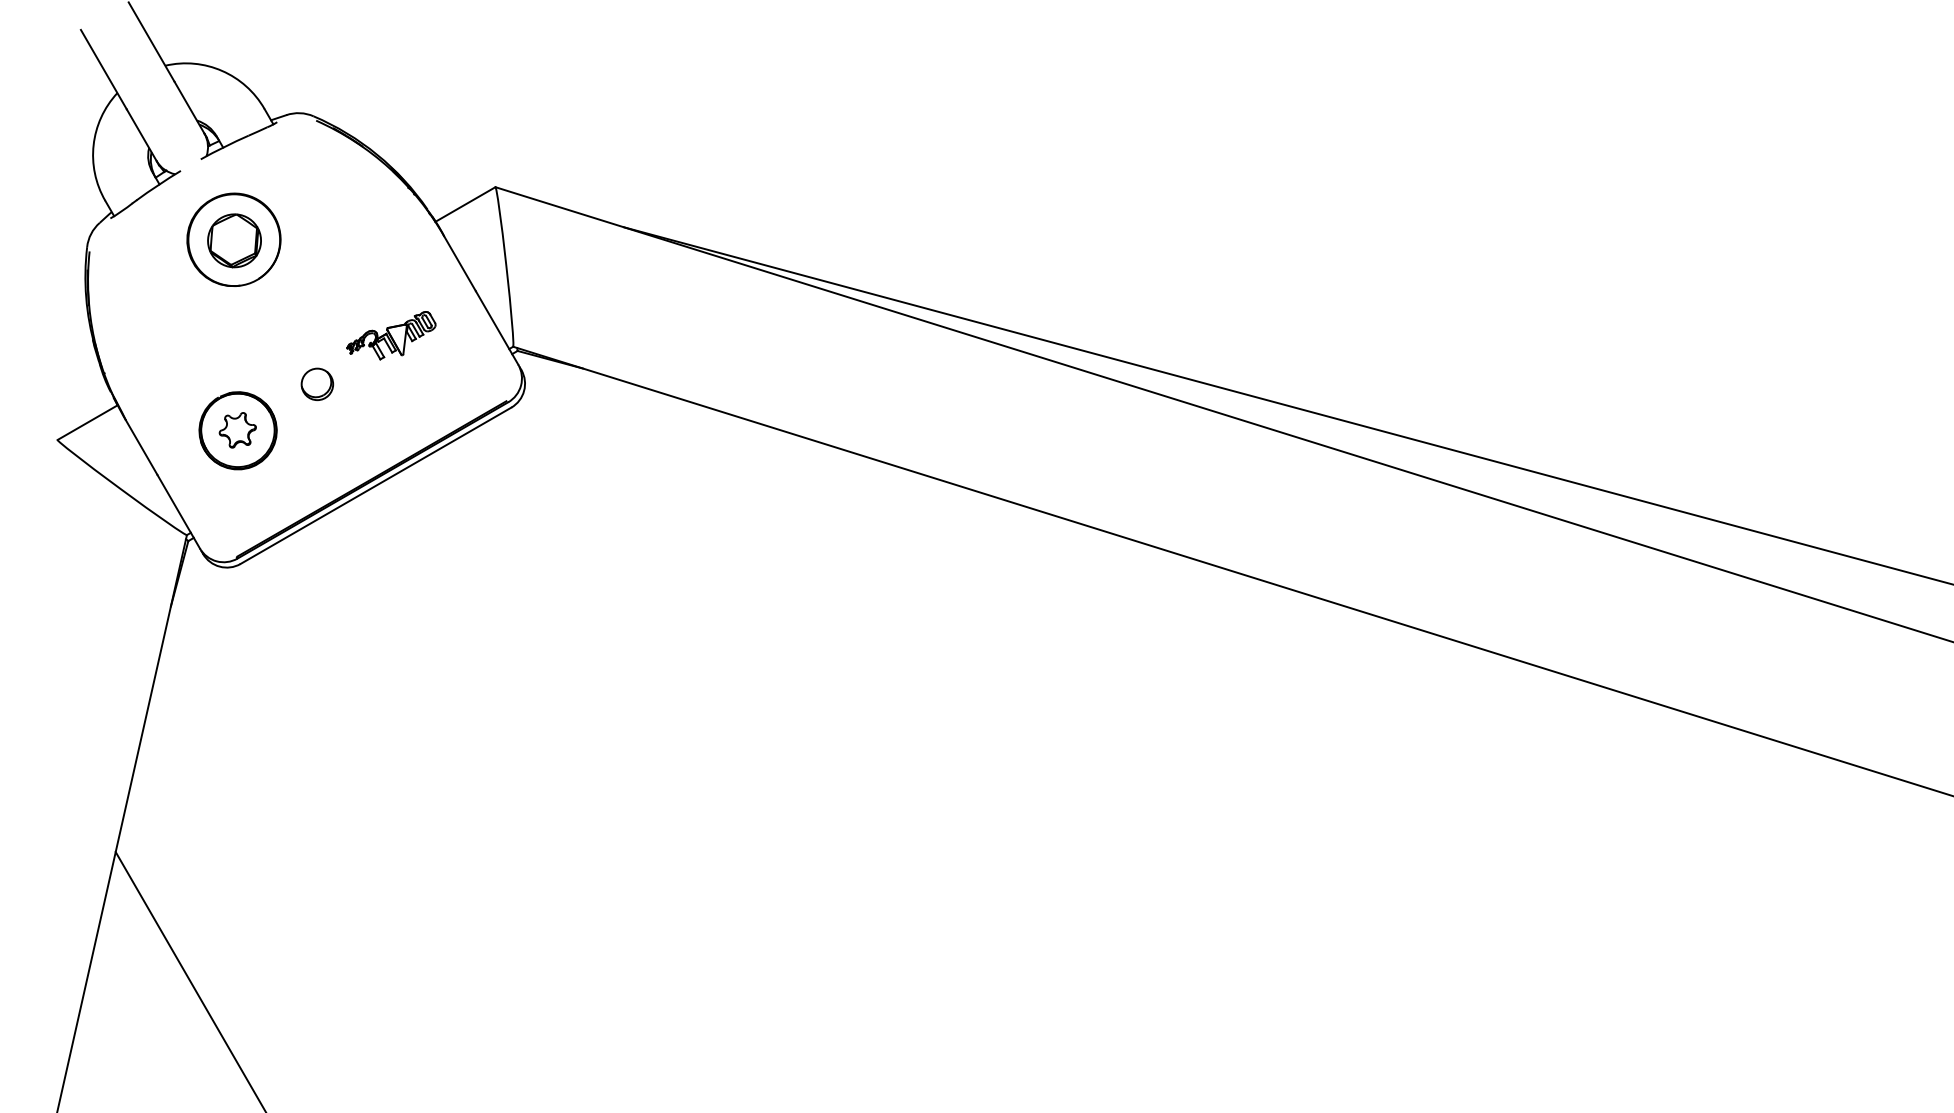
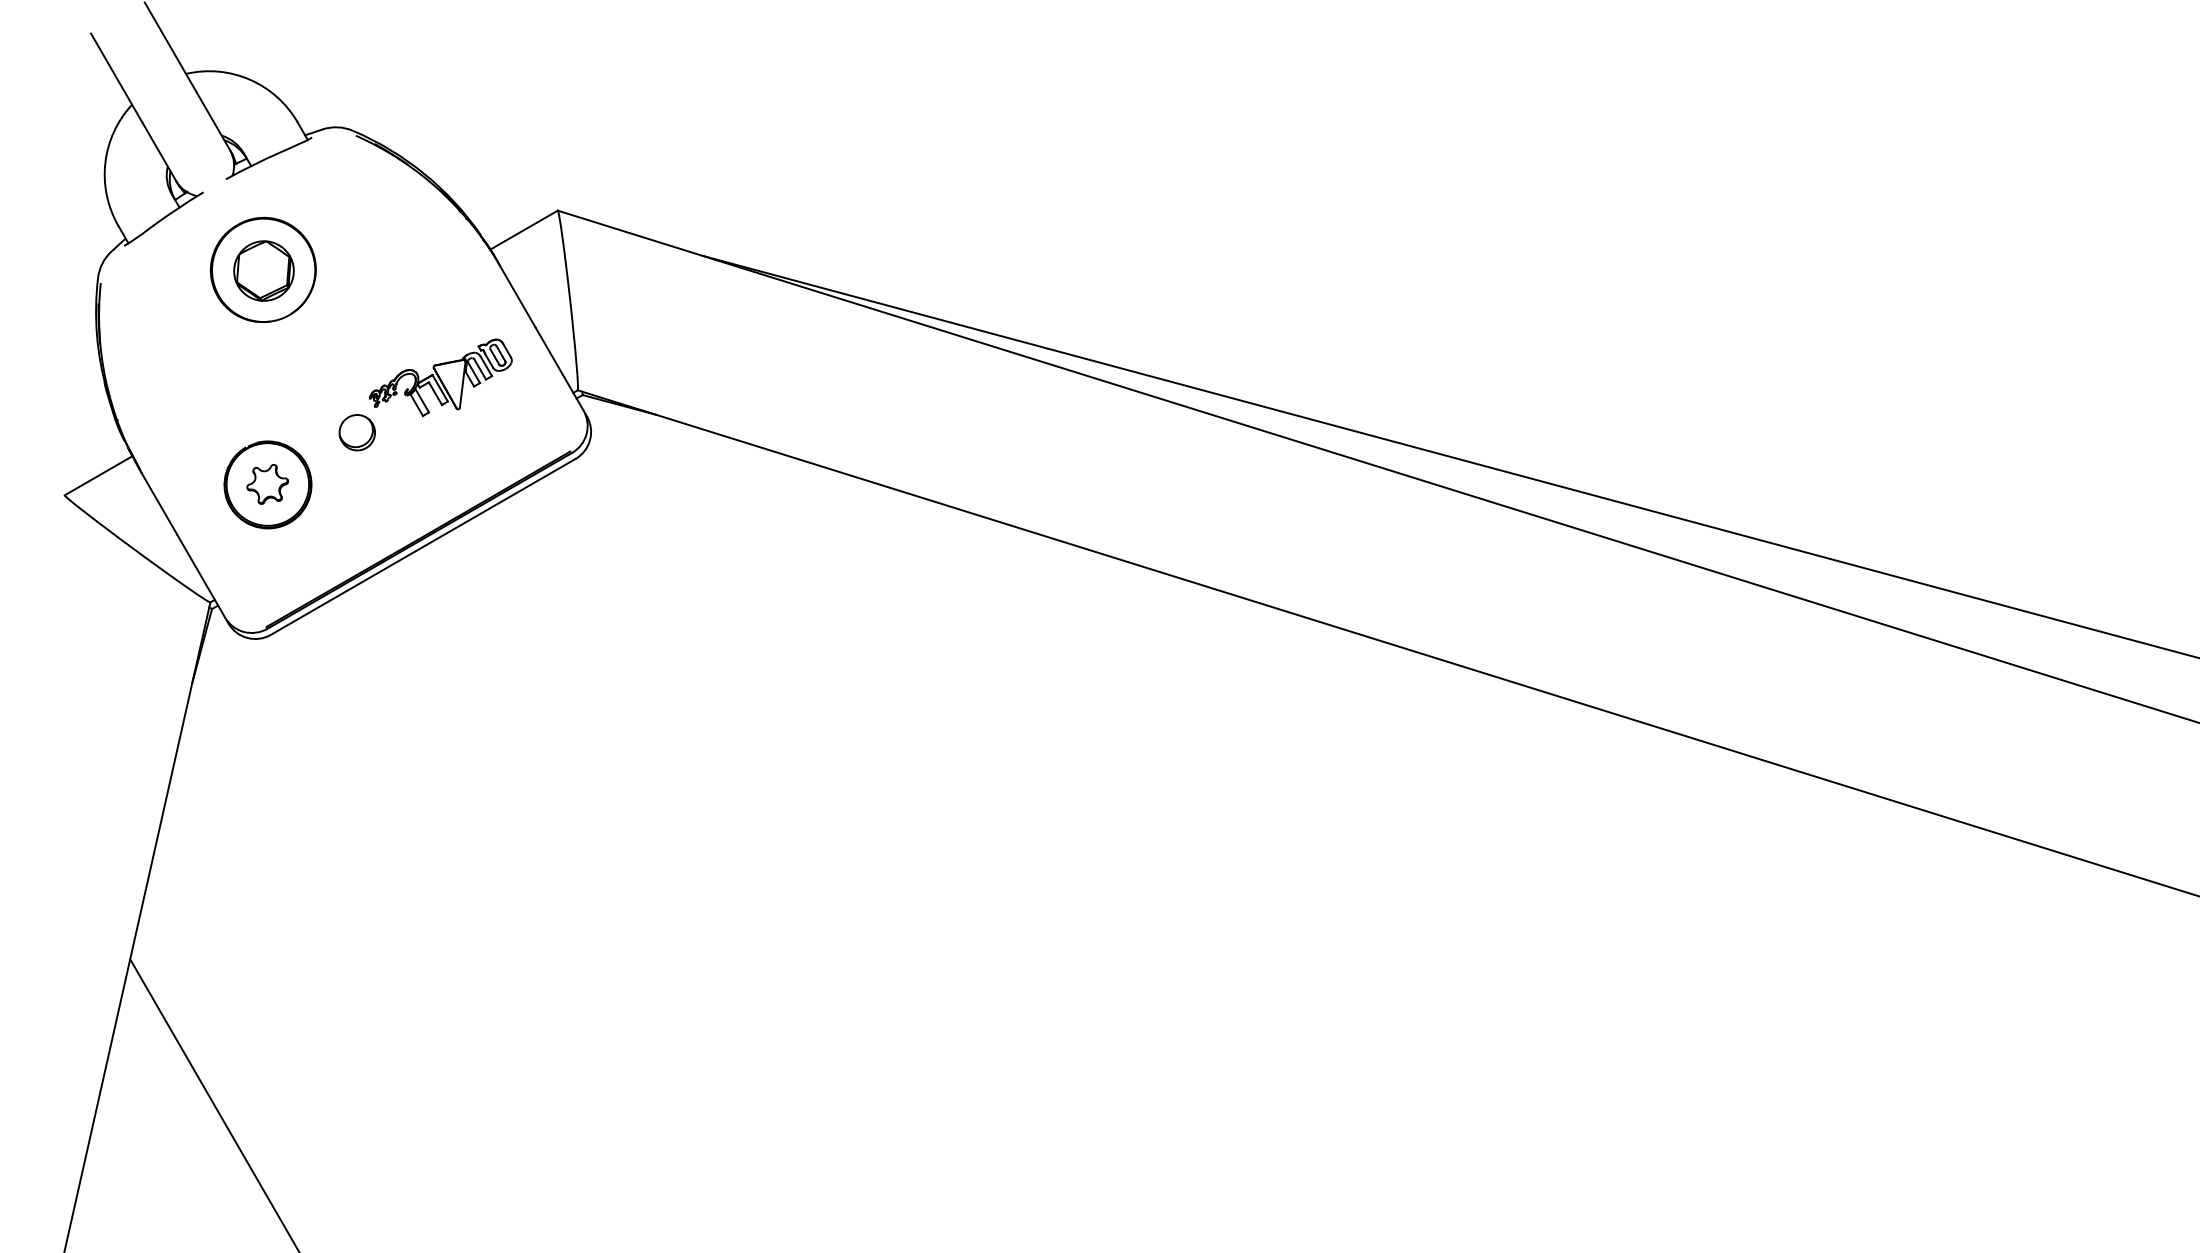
part: (391, 335) -> (440, 377), size x1.43

